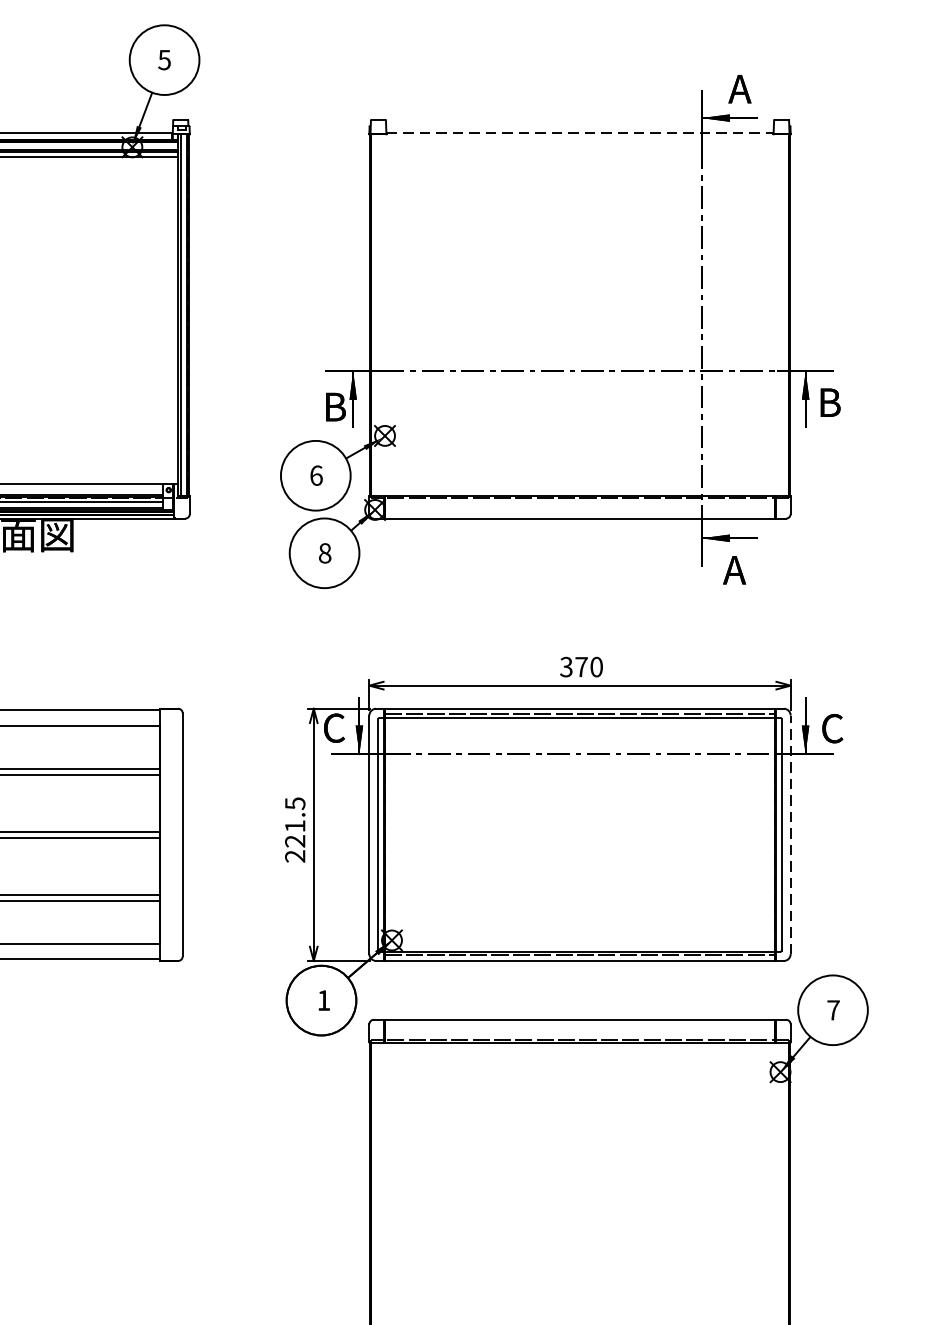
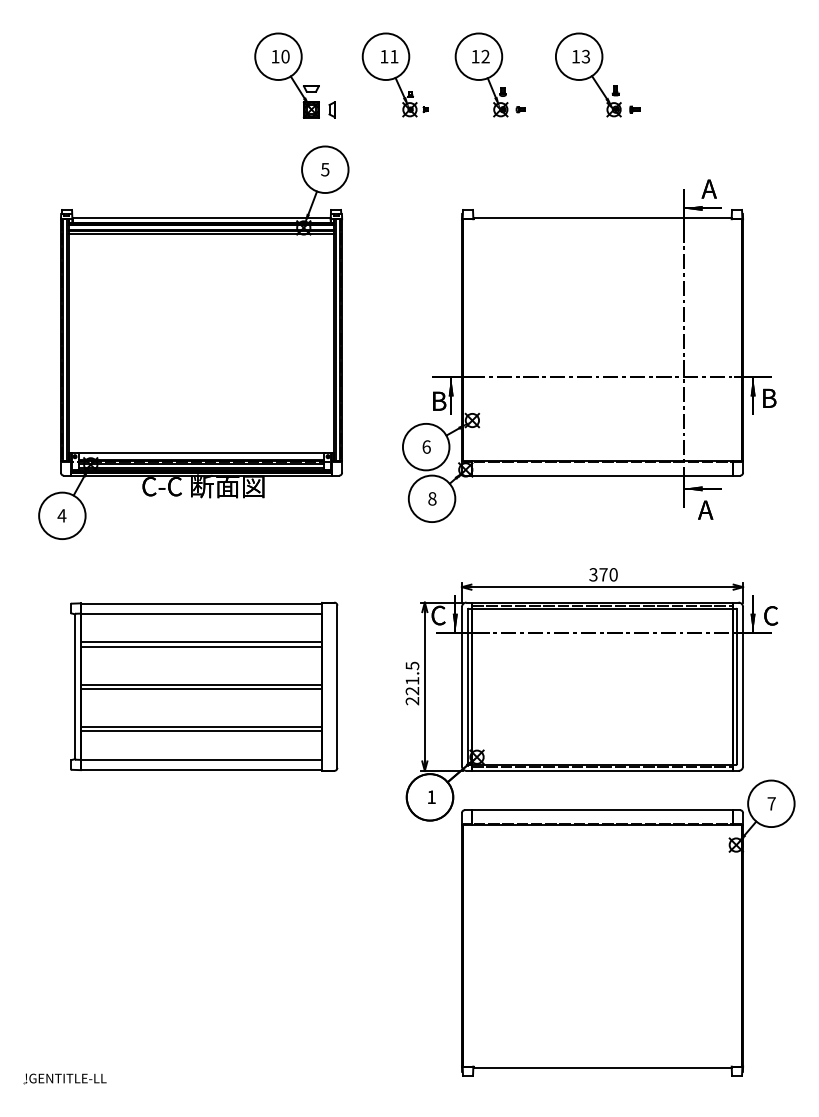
line: (579, 133) -> (602, 218), dashed -> solid
line: (791, 834) -> (743, 686), dashed -> solid

